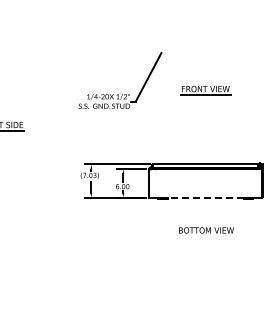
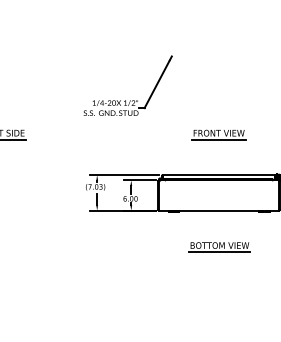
part: (205, 90) -> (218, 134), moved
line: (205, 197) -> (218, 210), dashed -> solid
line: (206, 236) -> (219, 252), added

